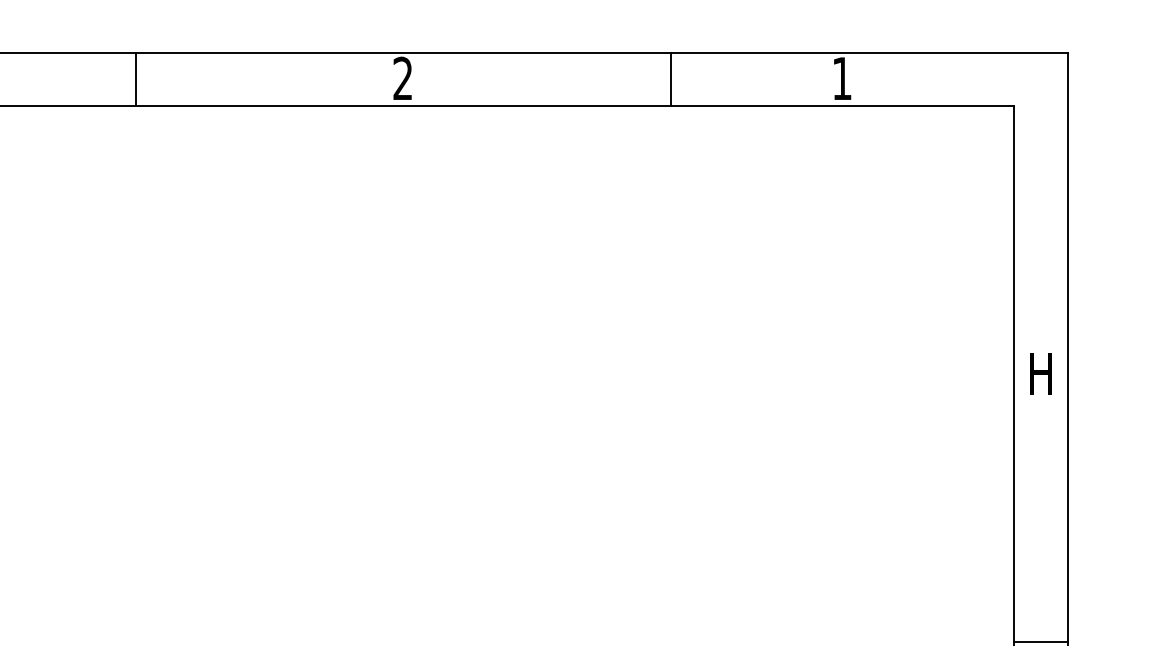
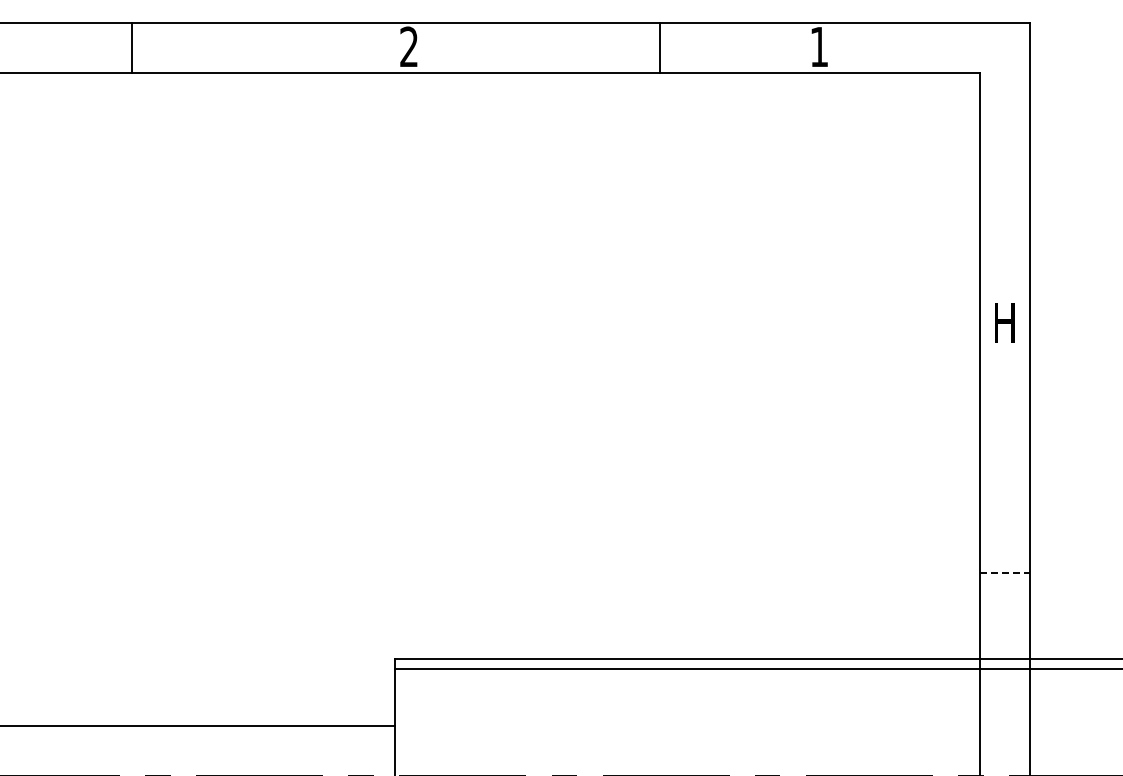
line: (135, 79) -> (131, 47), moved
line: (1041, 641) -> (1005, 572), solid -> dashed

